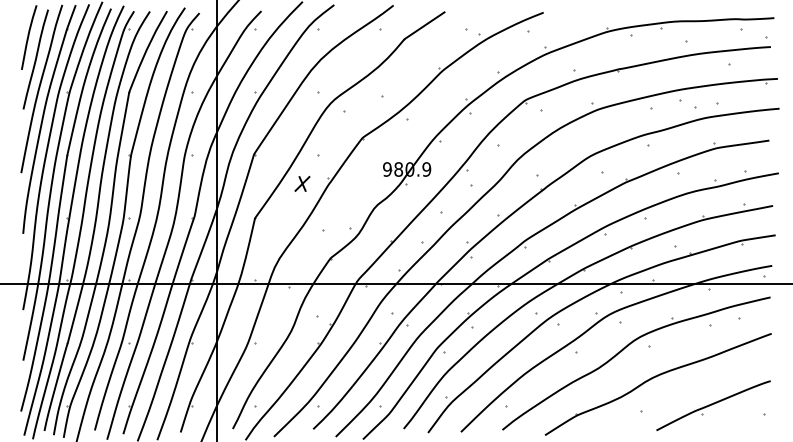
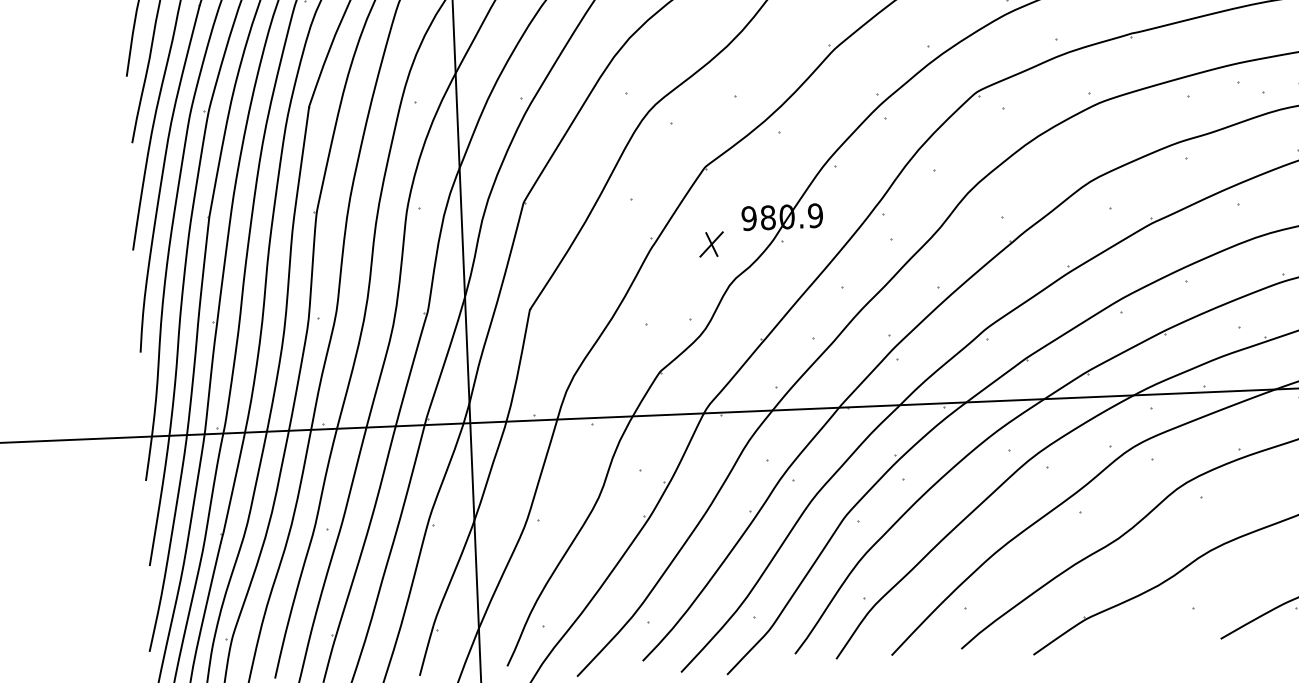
part: (302, 183) -> (711, 243), moved

